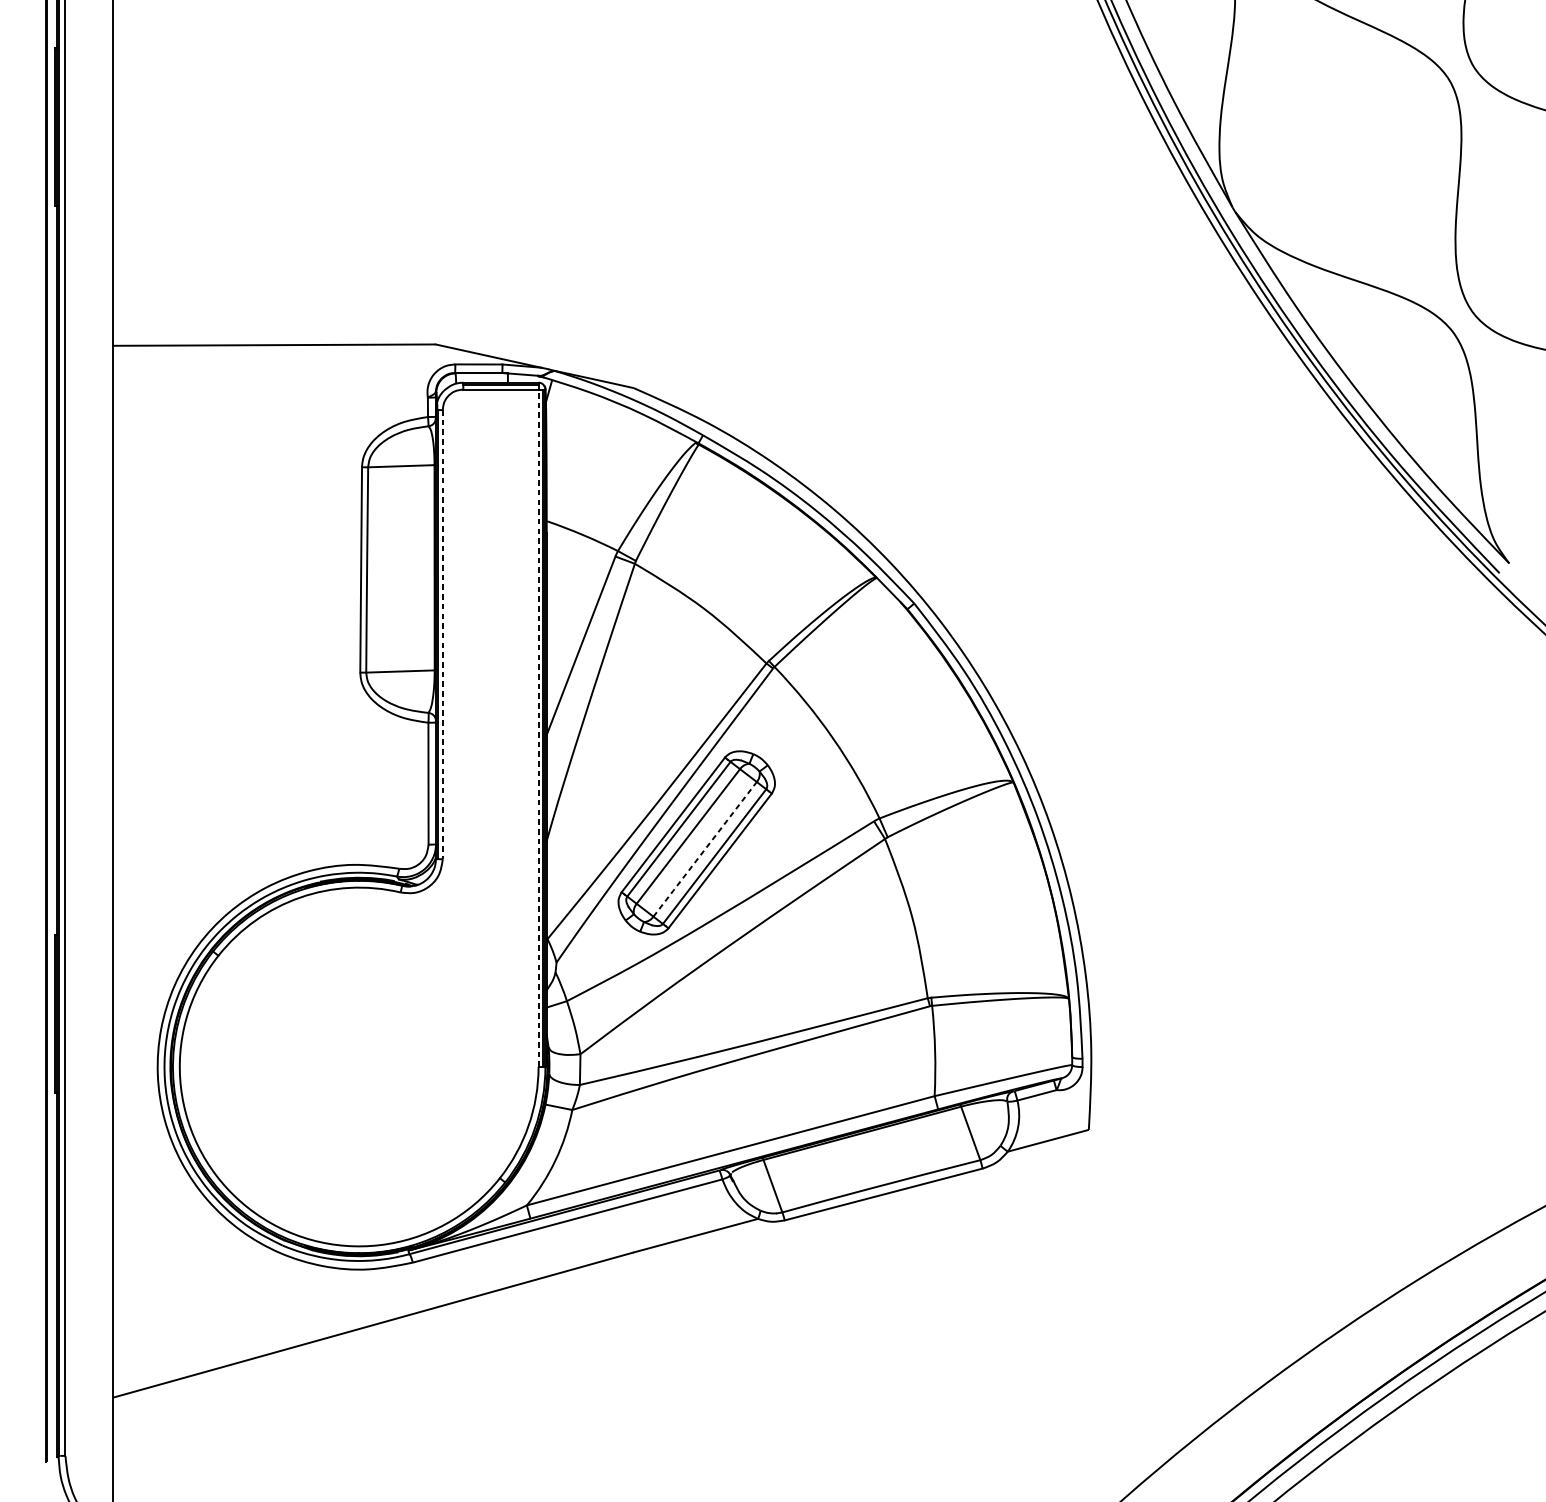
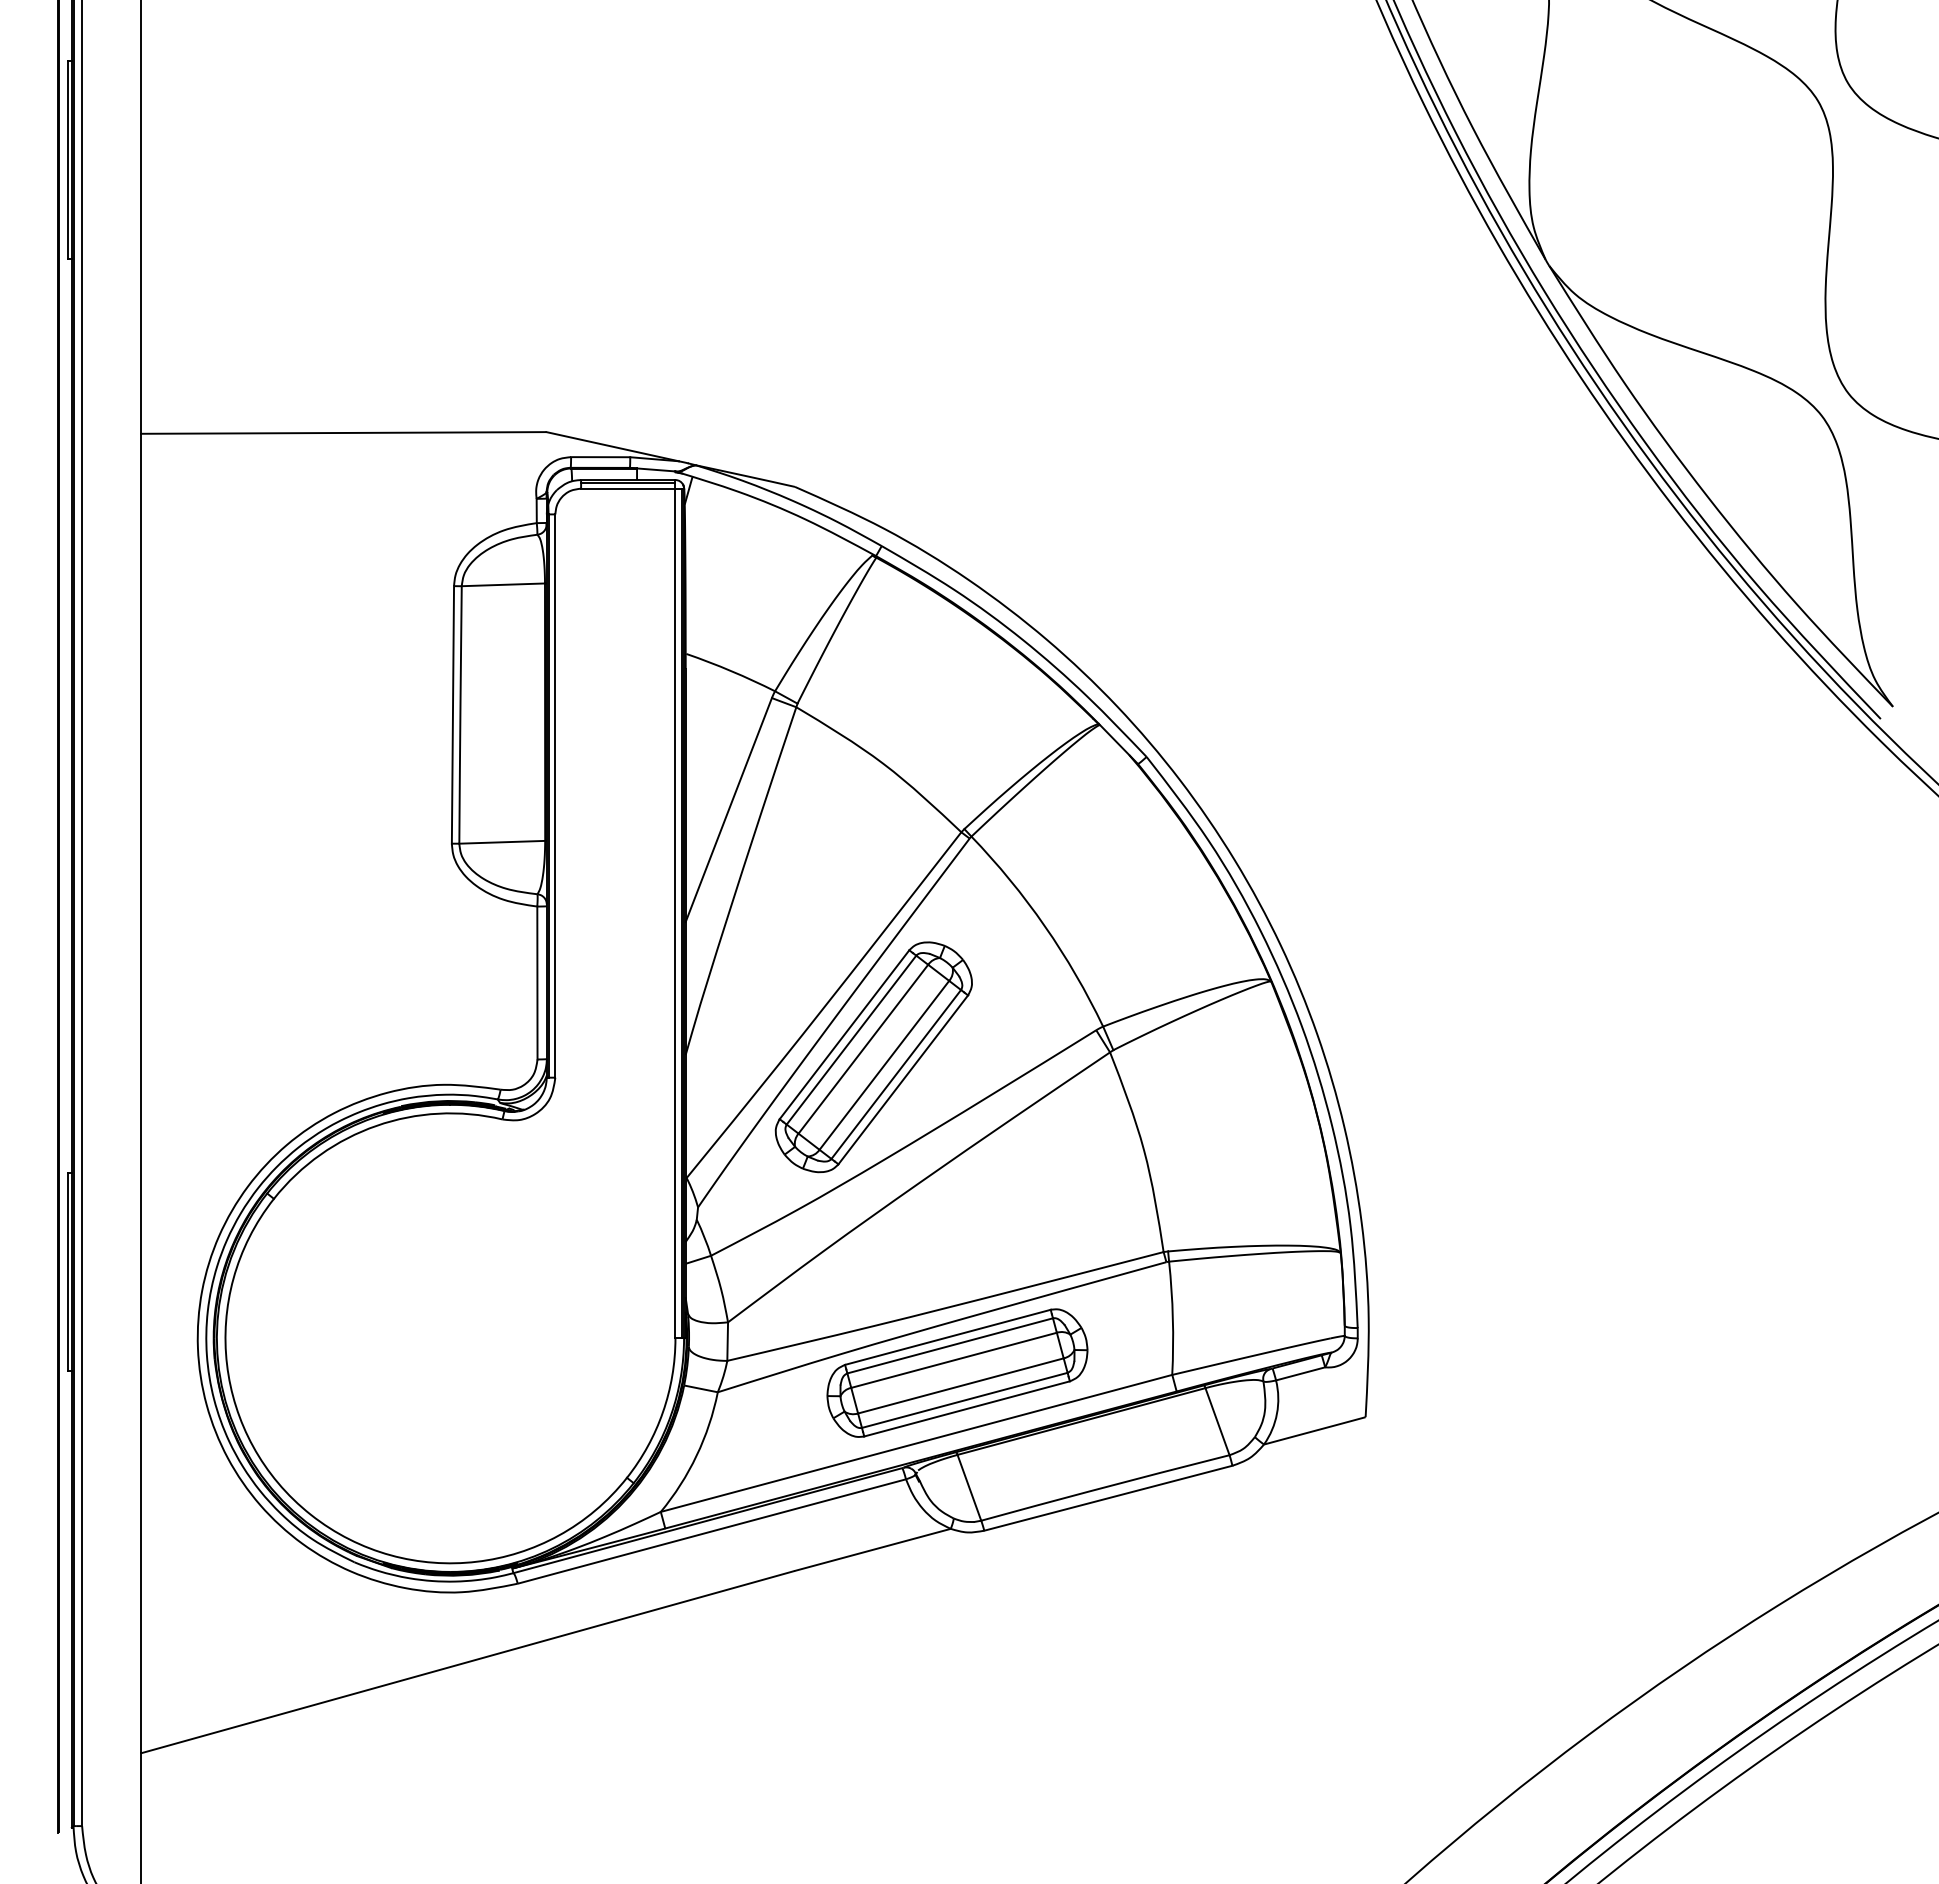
line: (442, 634) -> (555, 796), dashed -> solid
line: (538, 728) -> (675, 913), dashed -> solid
line: (705, 848) -> (884, 1064), dashed -> solid
part: (763, 1094) -> (957, 1372), added

